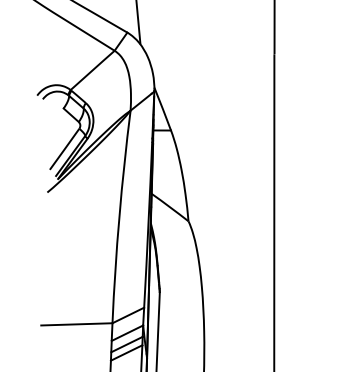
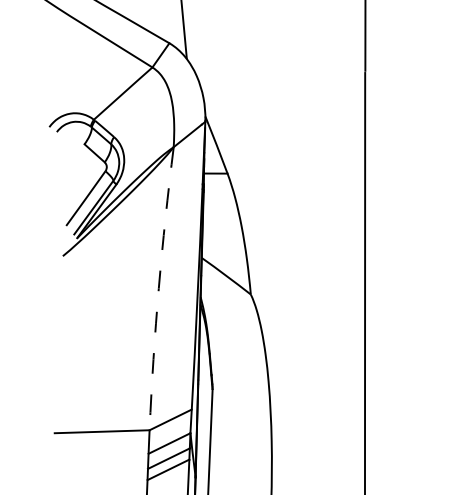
arc: (119, 216) -> (158, 288), solid -> dashed

